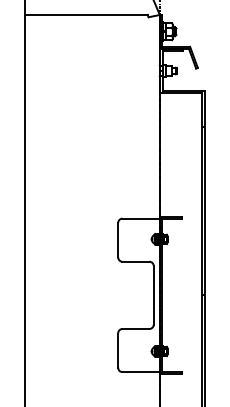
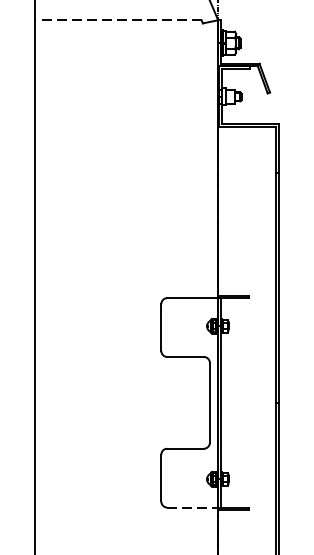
line: (85, 14) -> (116, 19), solid -> dashed
line: (142, 372) -> (194, 508), solid -> dashed

